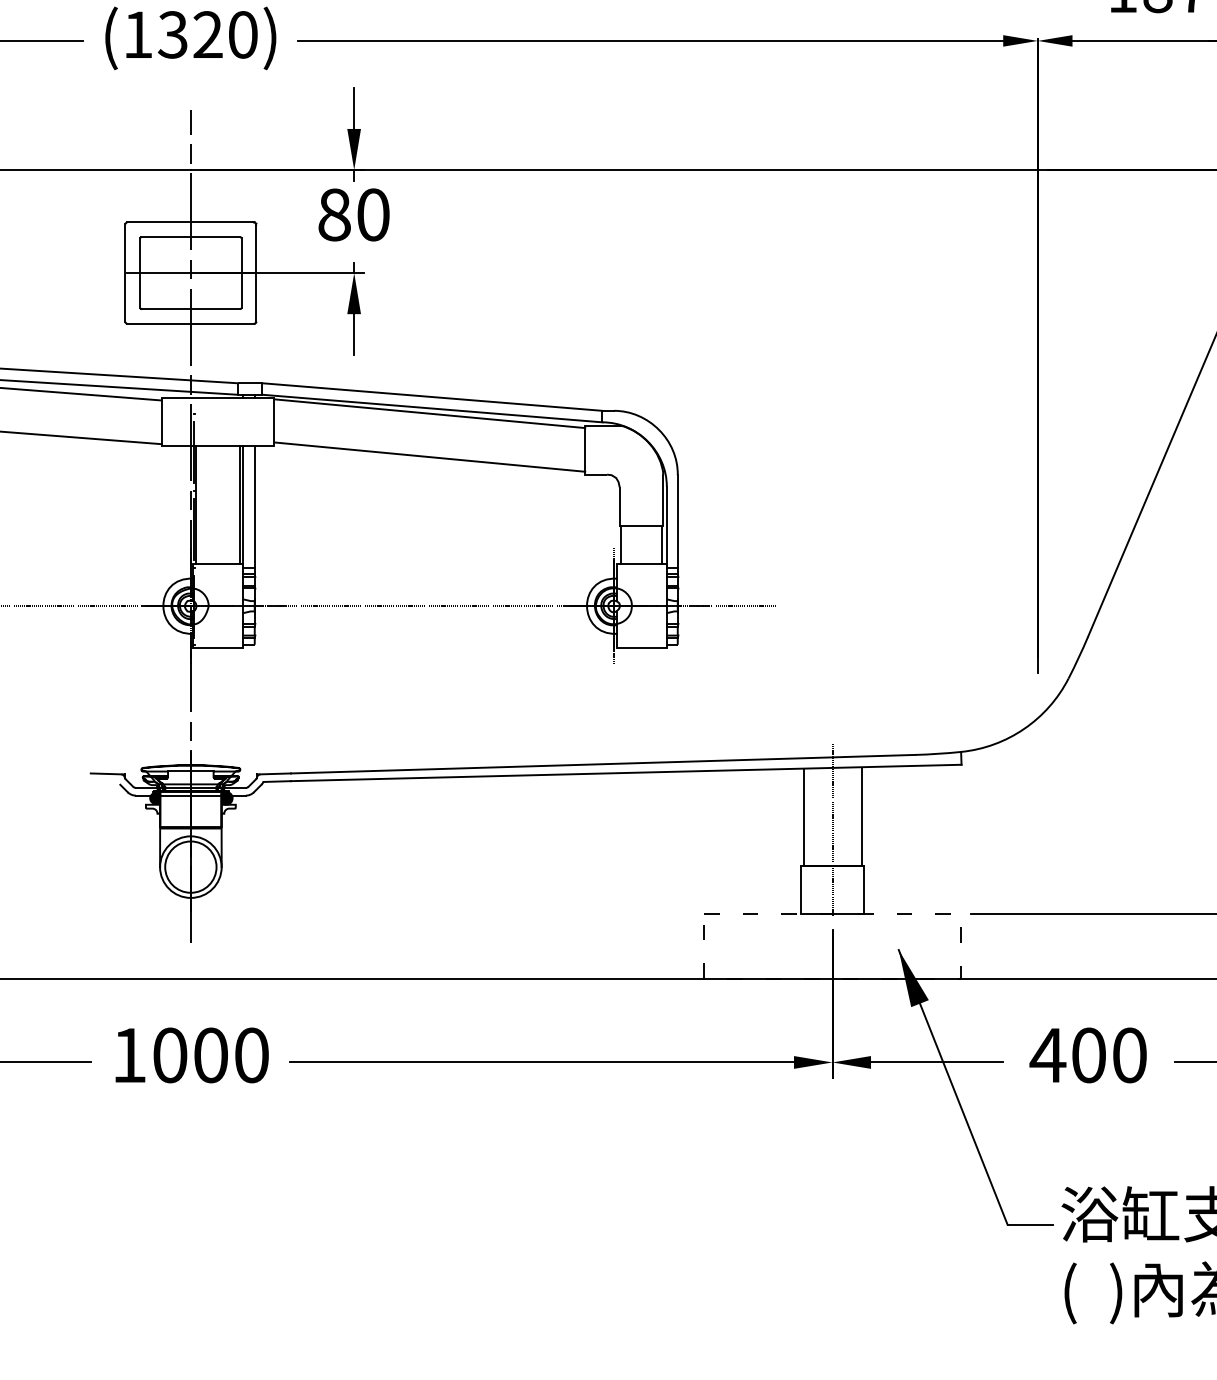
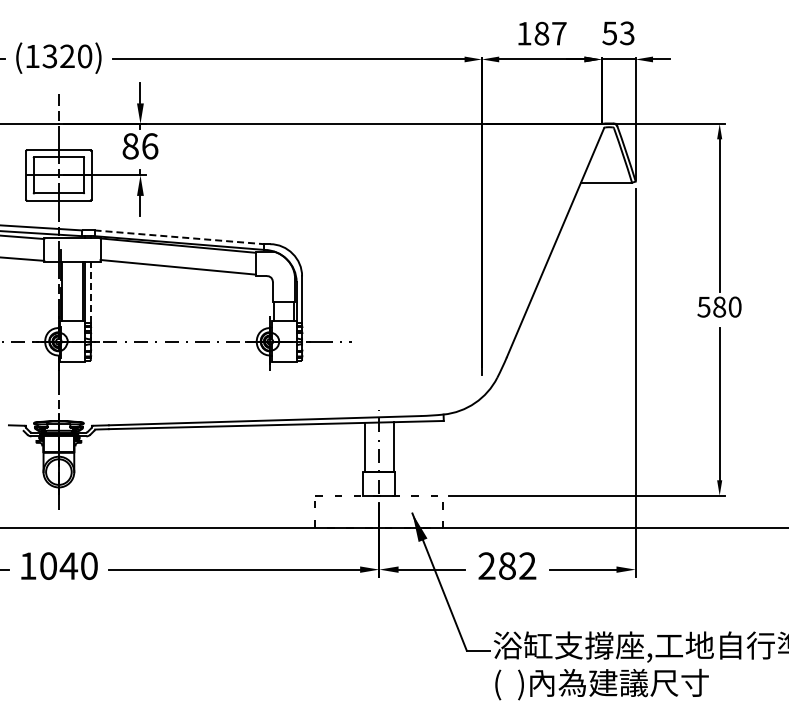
text: (374, 215) -> (150, 146), 80 -> 86
line: (432, 397) -> (179, 237), solid -> dashed
line: (254, 505) -> (90, 291), solid -> dashed
text: (210, 1054) -> (68, 565), 1000 -> 1040
text: (1087, 1054) -> (506, 565), 400 -> 282

